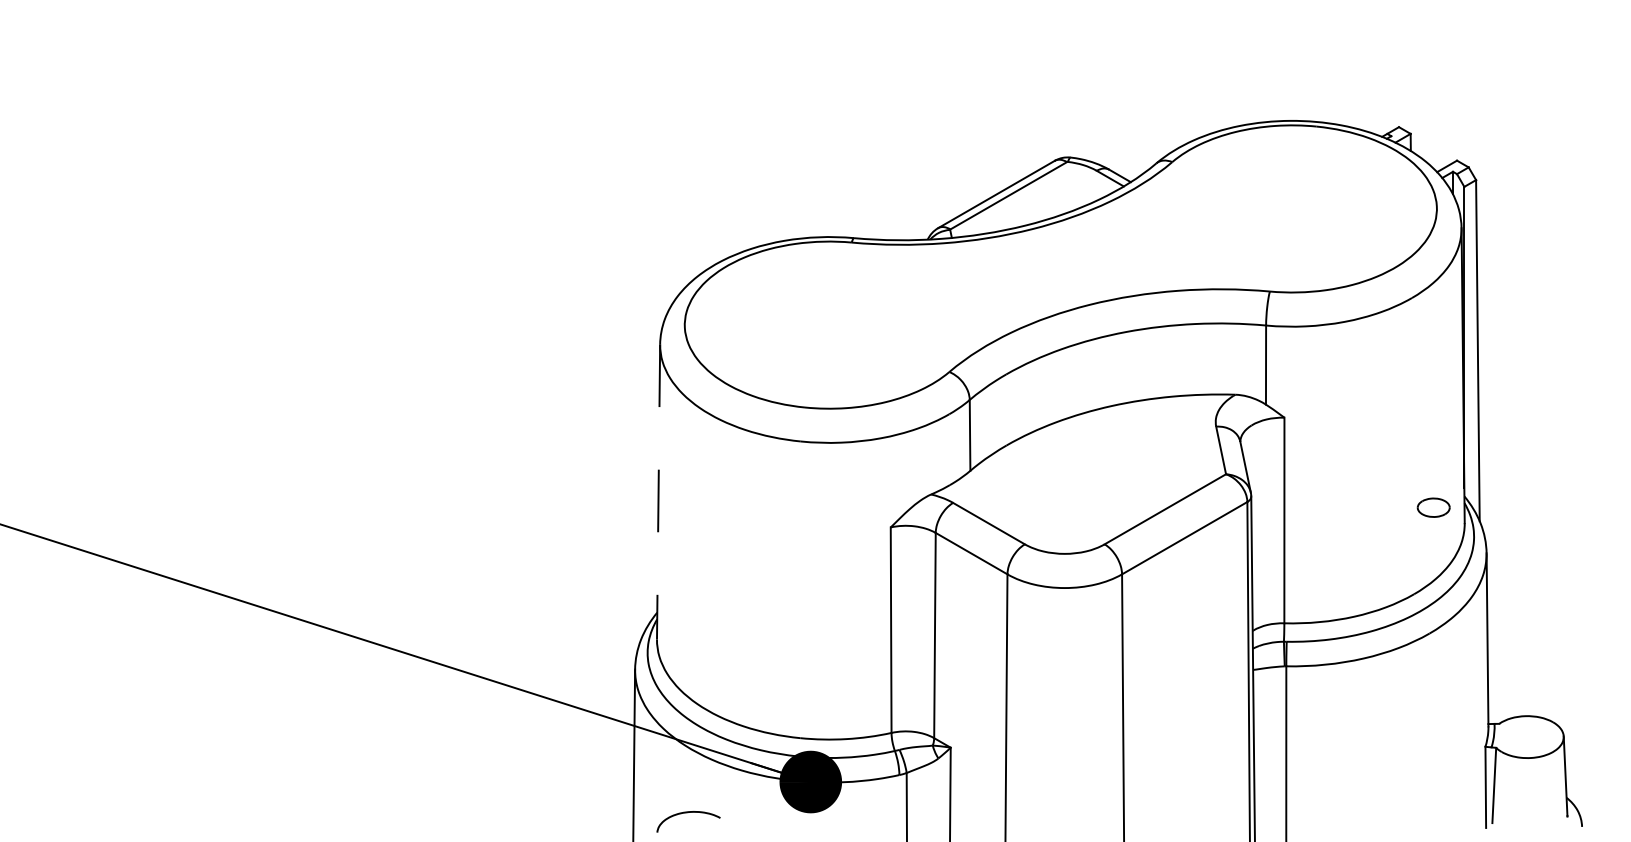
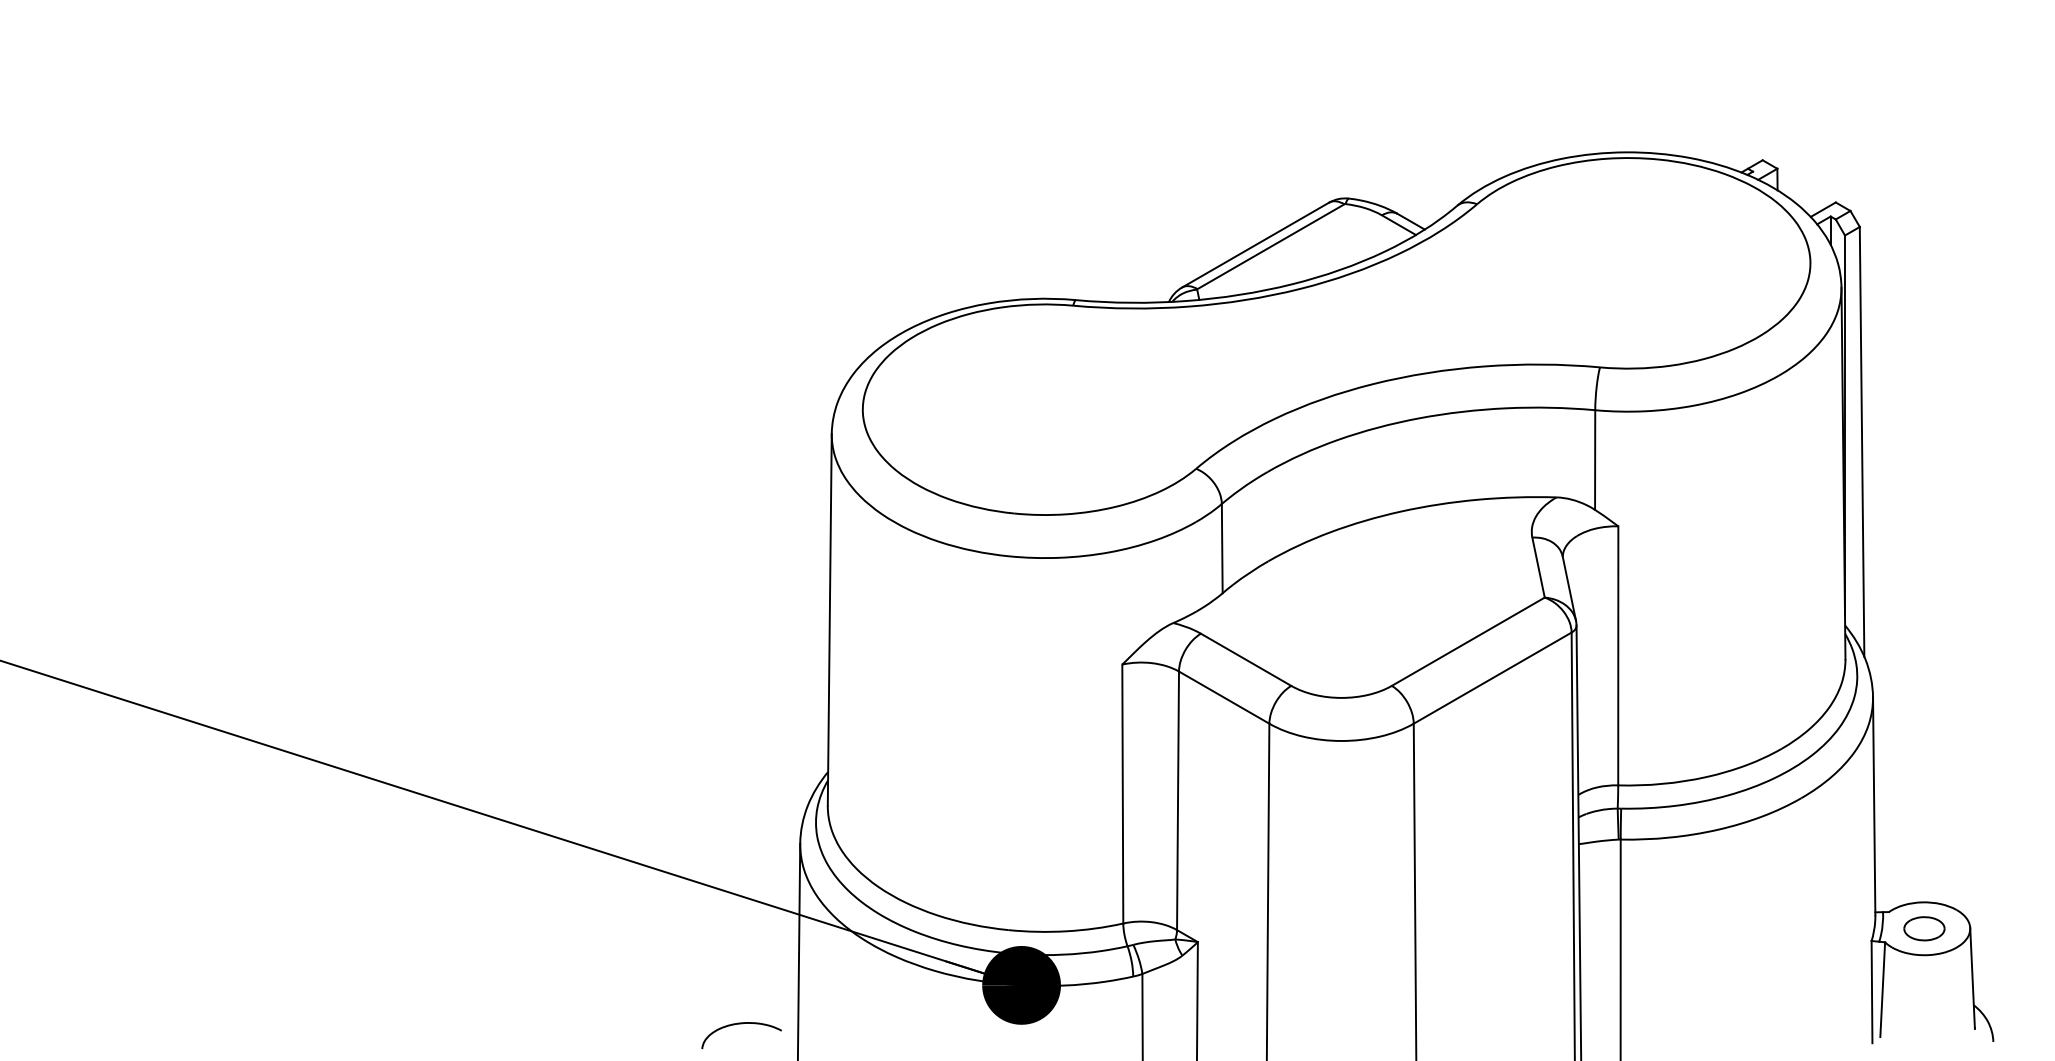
line: (658, 491) -> (829, 619), dashed -> solid
part: (1433, 507) -> (1924, 928), moved
curve: (688, 813) -> (741, 1024), moved

